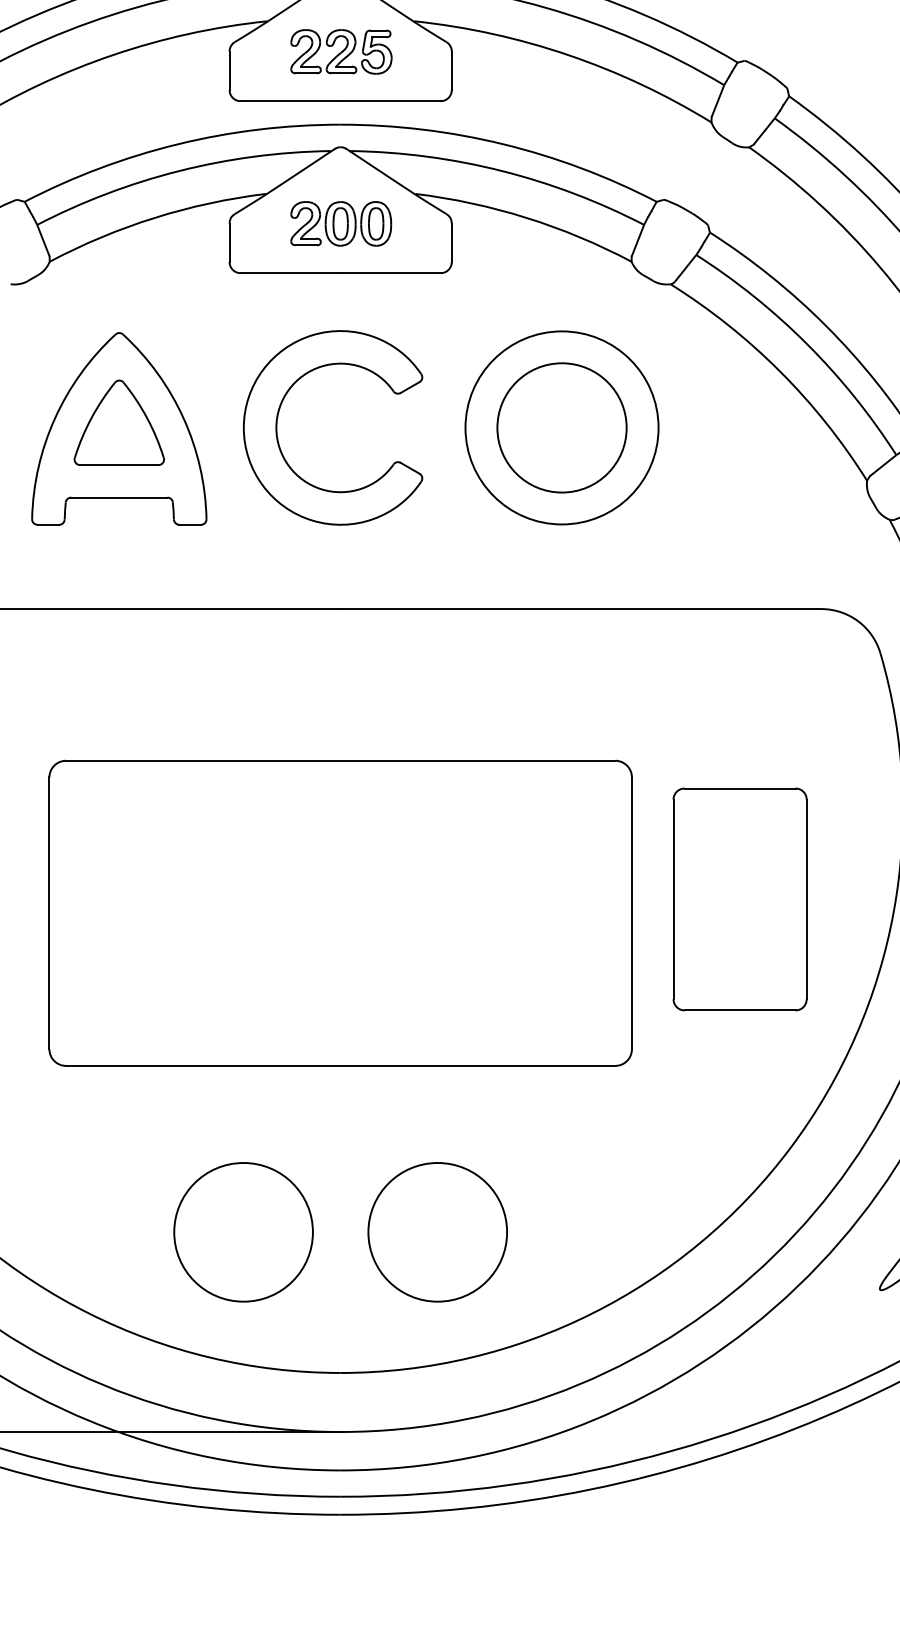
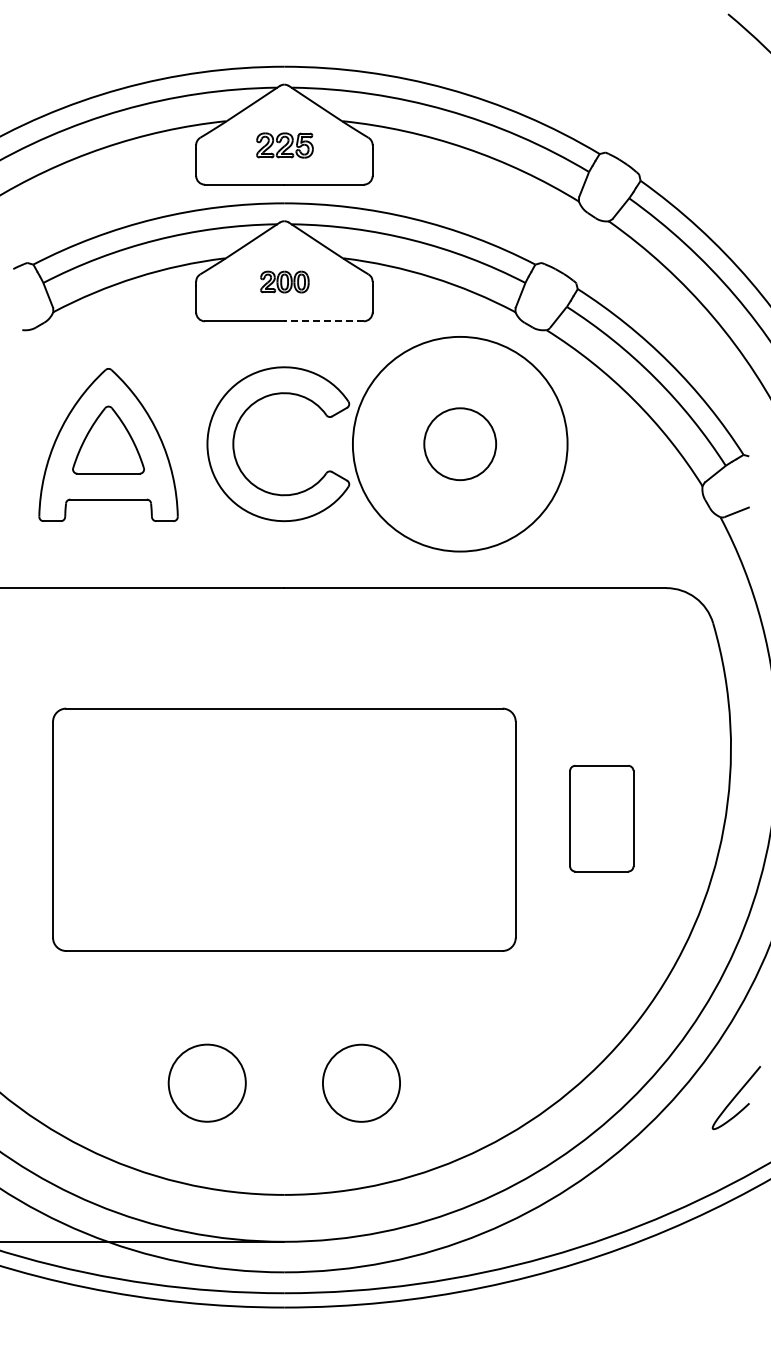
part: (340, 51) -> (284, 145), size x0.7
part: (340, 223) -> (284, 281), size x0.6
line: (391, 273) -> (324, 321), solid -> dashed
circle: (561, 427) -> (459, 443), size x0.7
circle: (561, 427) -> (459, 443), size x1.4
part: (739, 899) -> (601, 818), size x0.6
circle: (243, 1232) -> (207, 1083), size x0.7
circle: (437, 1232) -> (361, 1083), size x0.7

